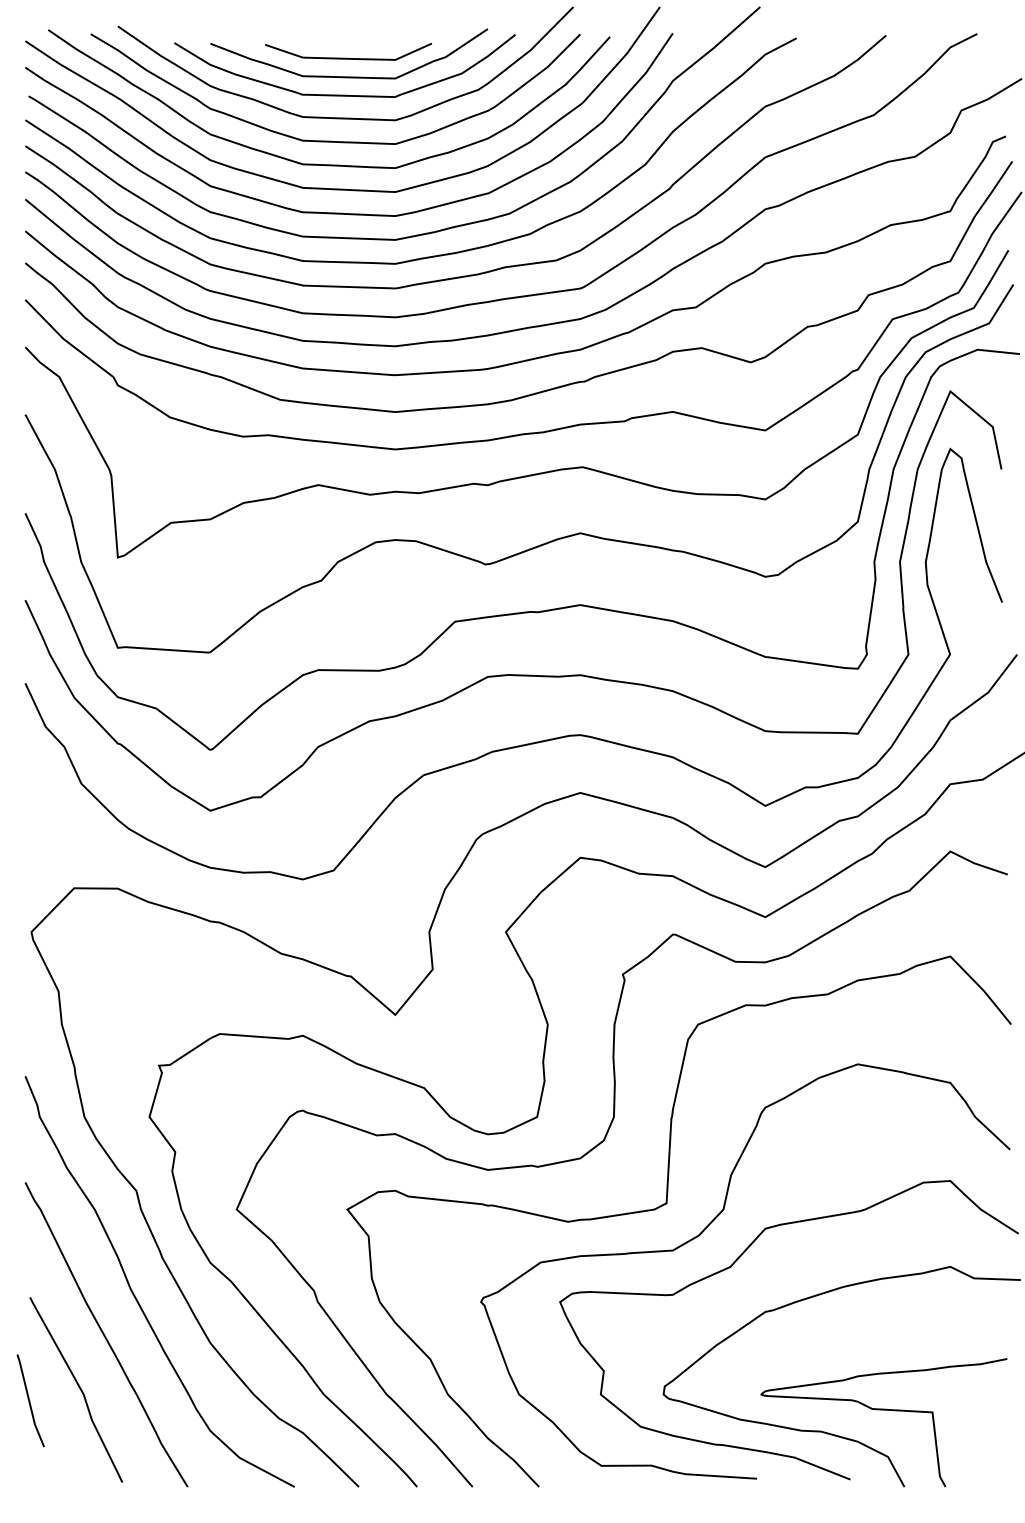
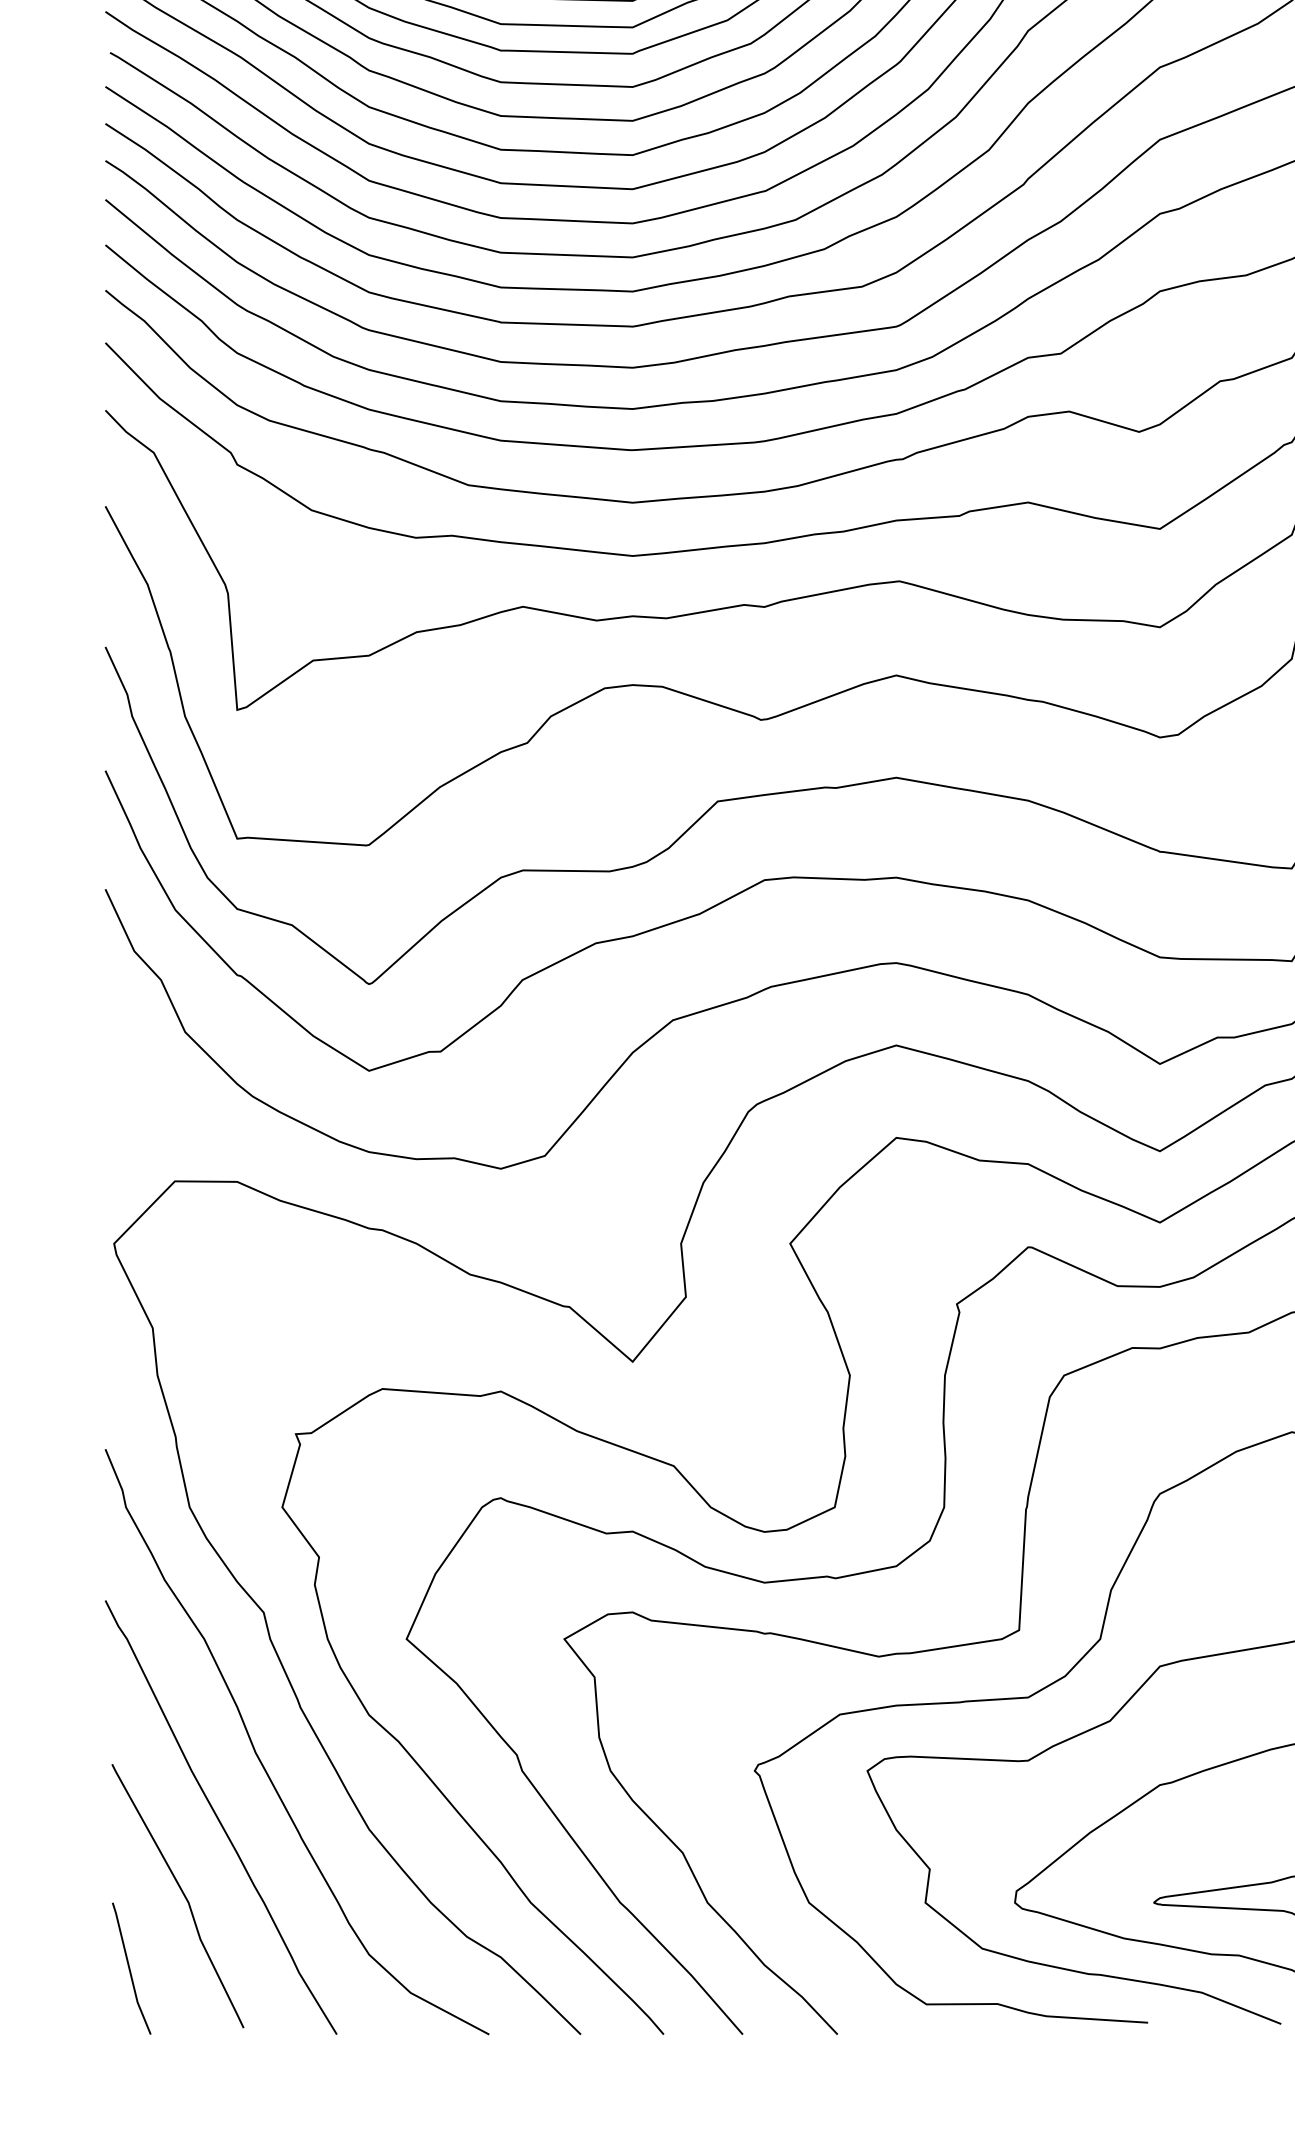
line: (29, 1400) -> (129, 1968), moved

